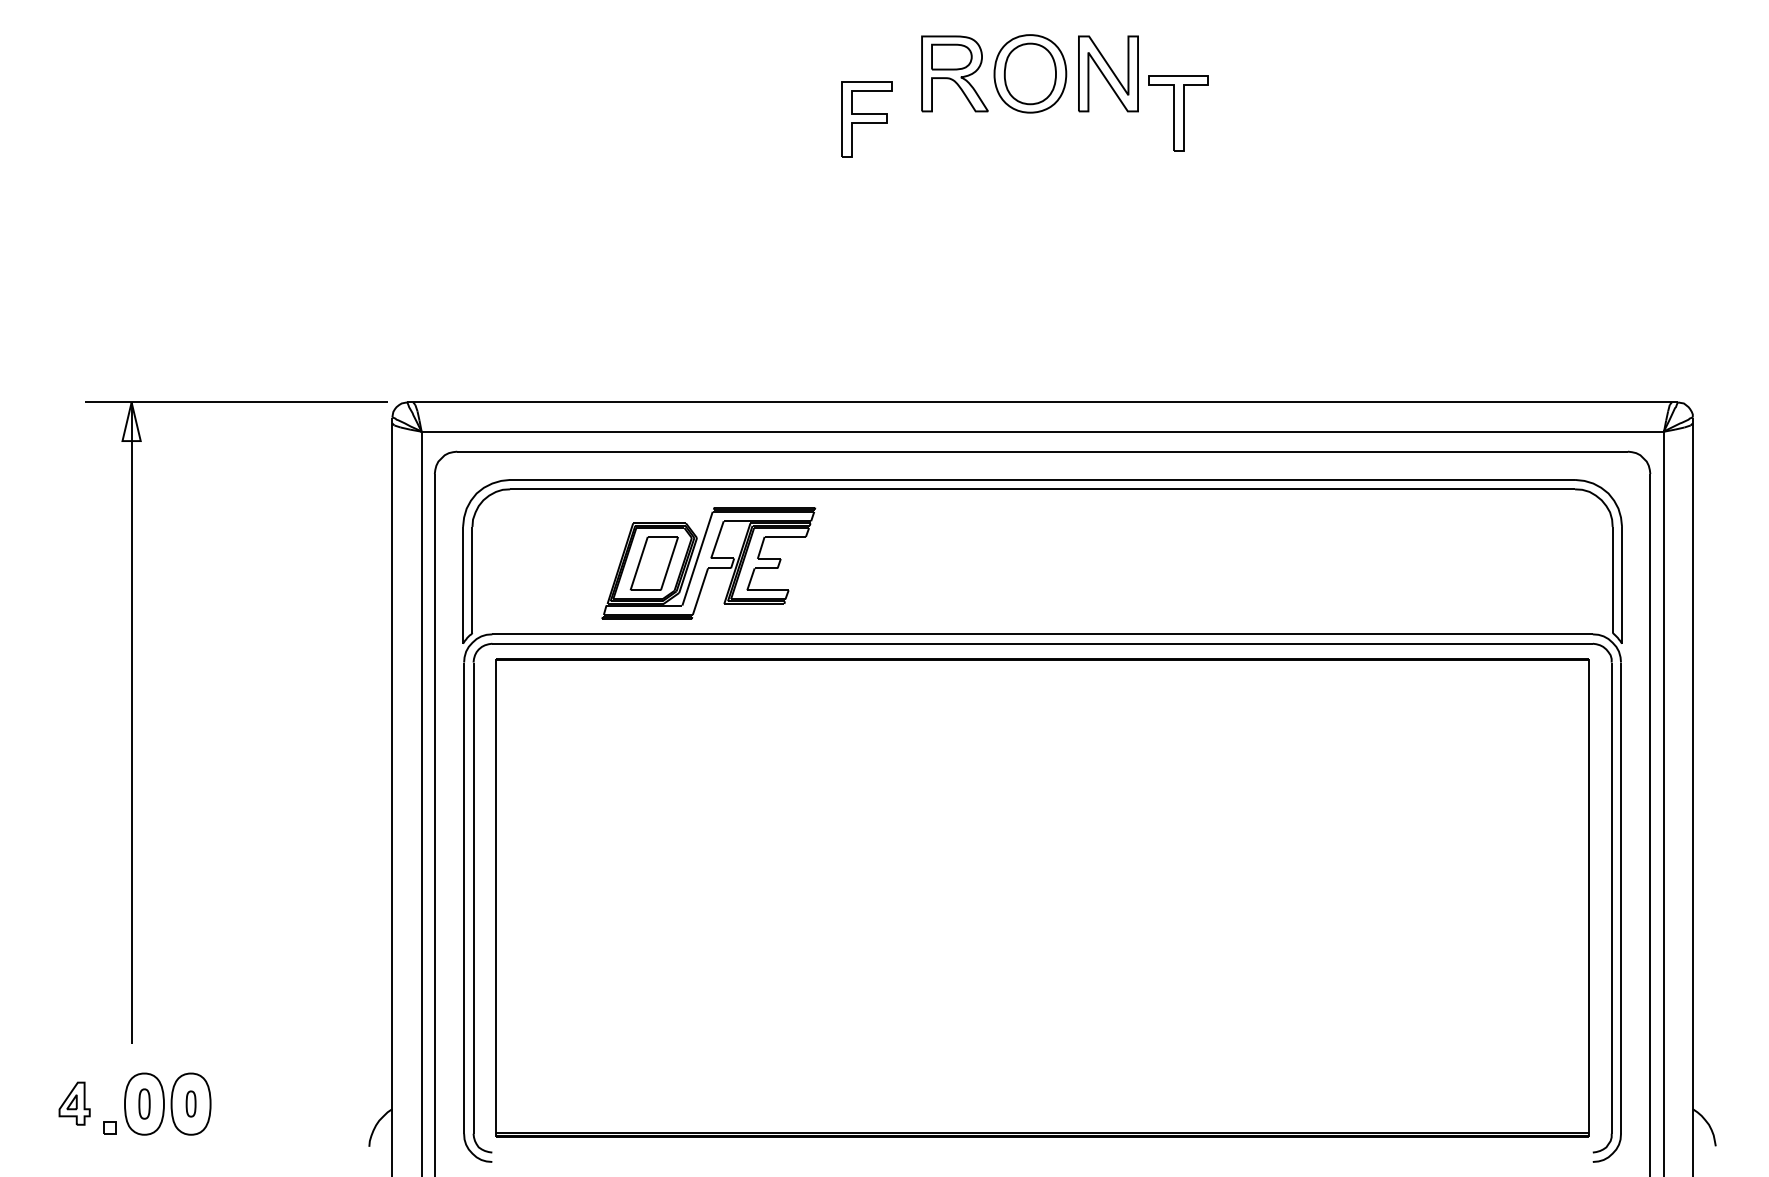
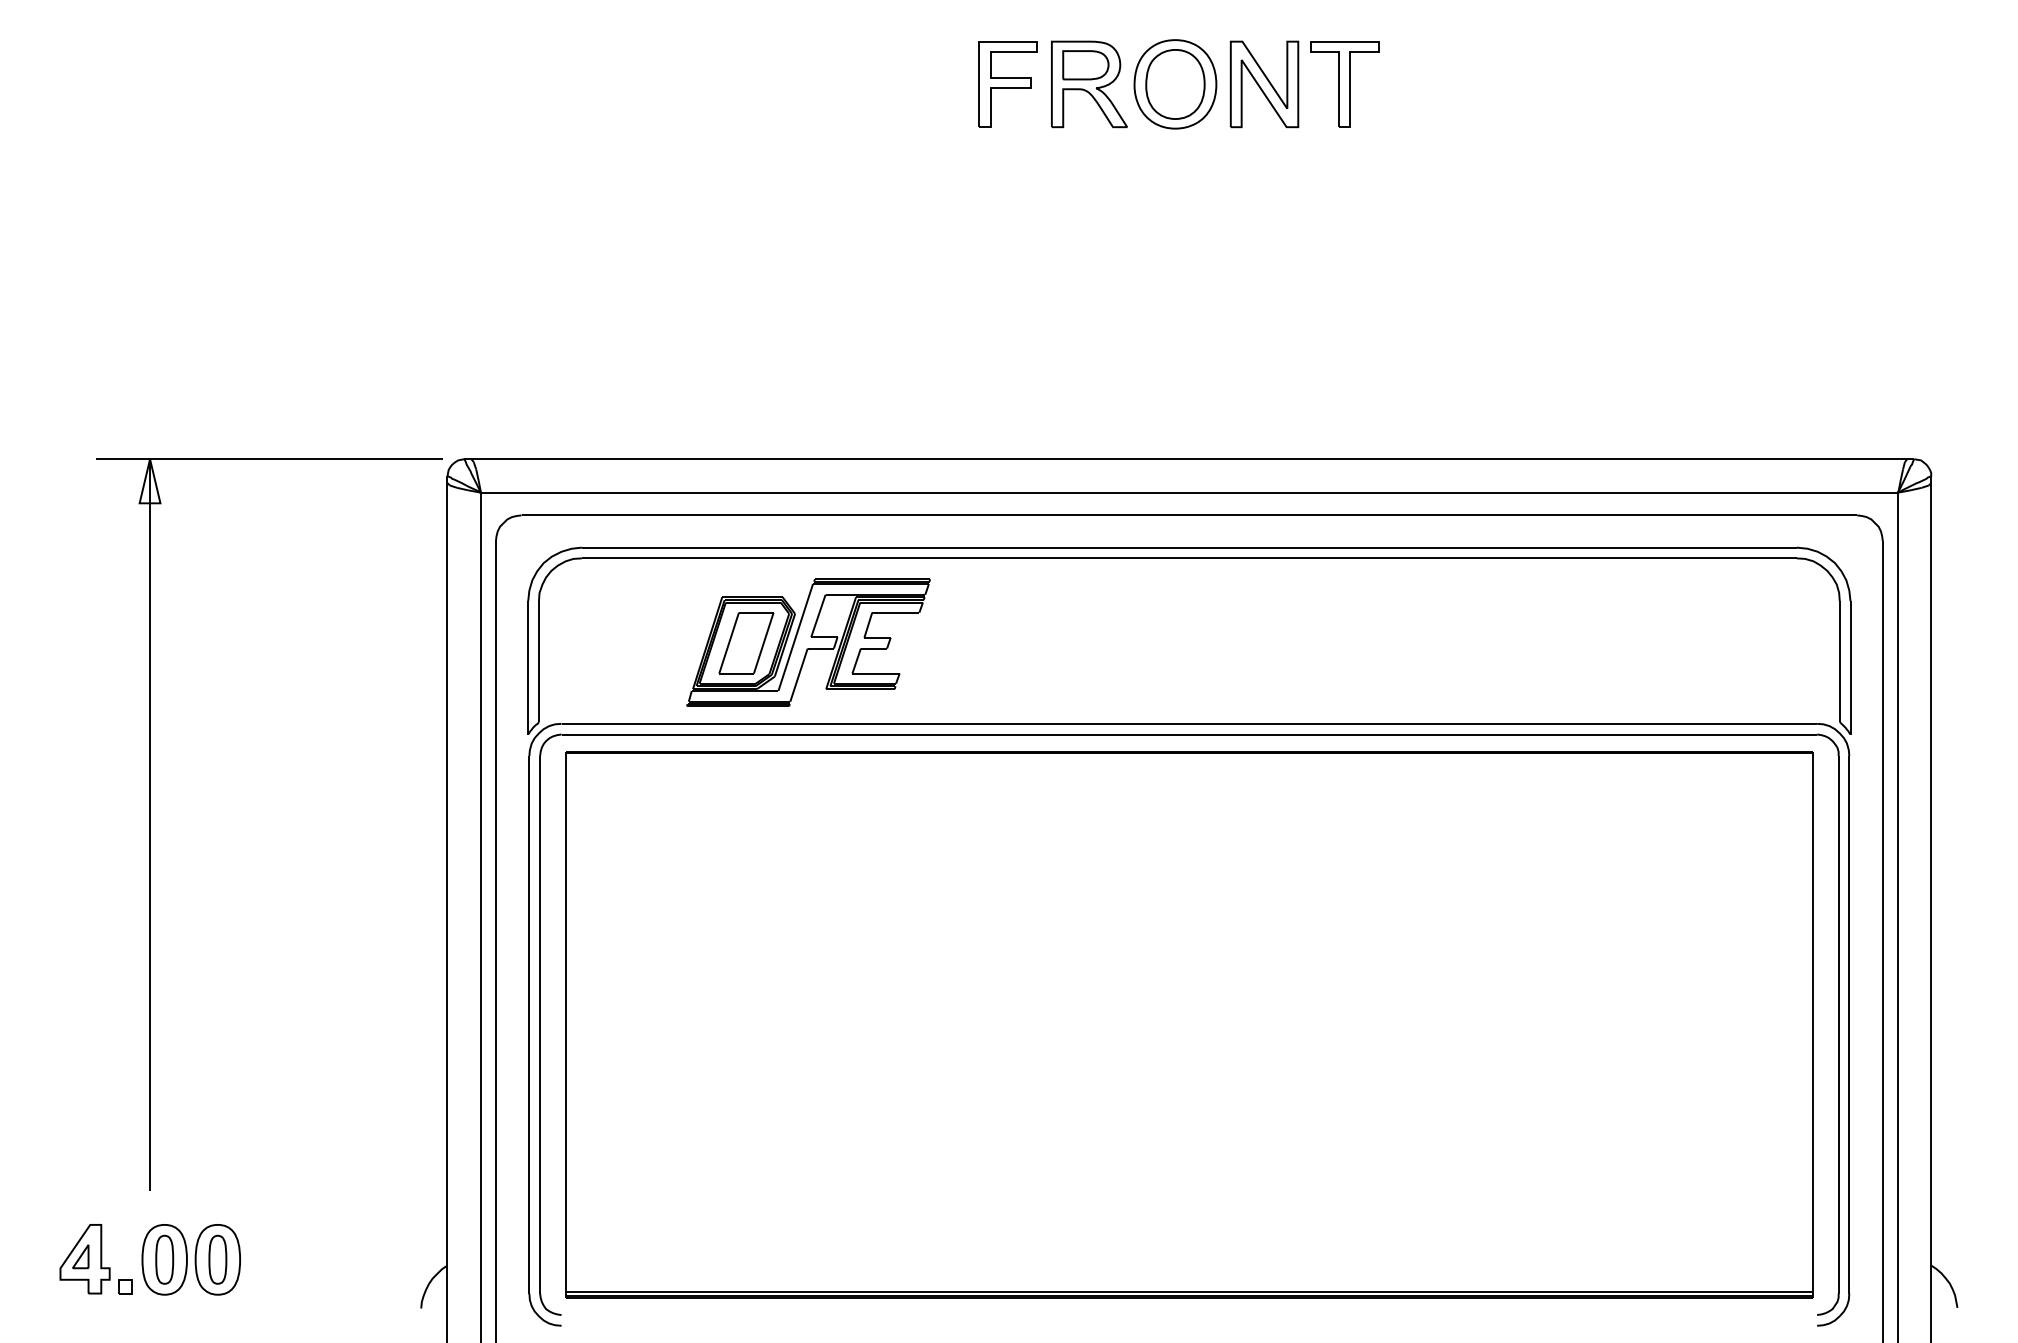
part: (1178, 113) -> (1344, 84), moved
part: (866, 119) -> (1007, 84), moved
part: (74, 1103) -> (84, 1259), size x1.43
part: (144, 1103) -> (164, 1259), size x1.43
part: (190, 1103) -> (217, 1259), size x1.67

